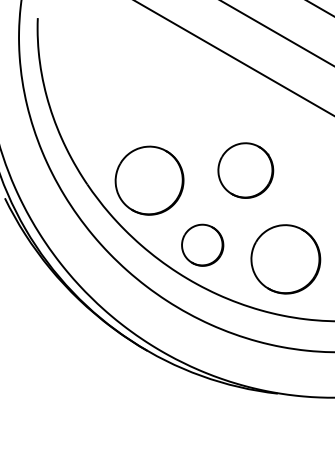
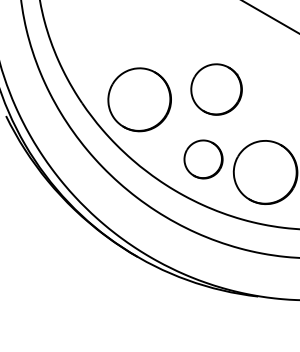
part: (245, 170) -> (216, 89), moved
part: (202, 244) -> (203, 158), moved

